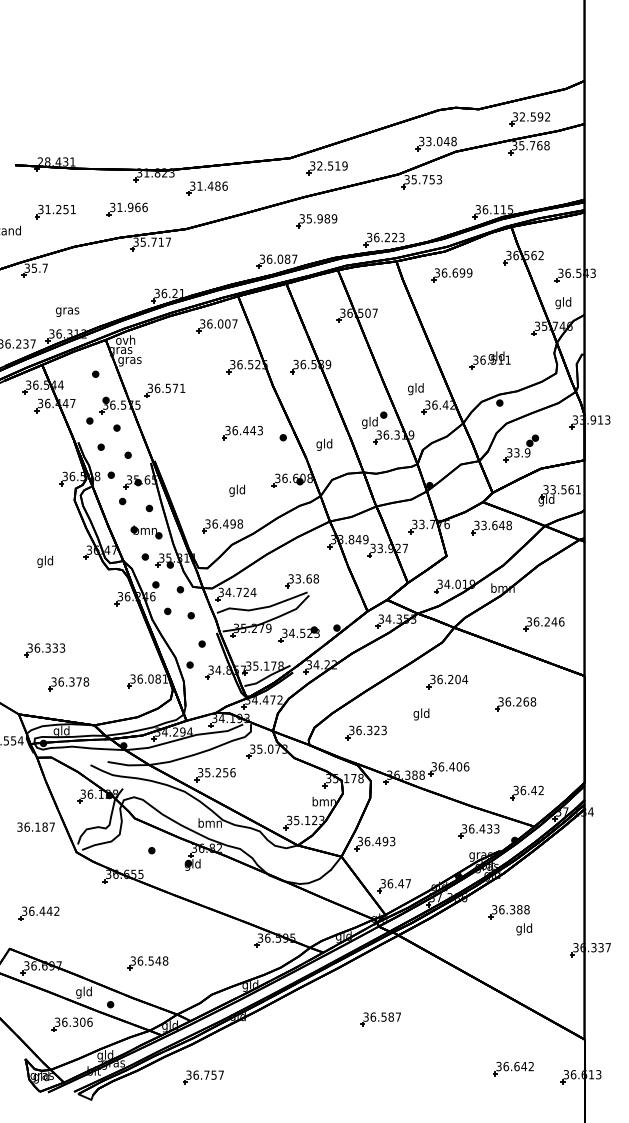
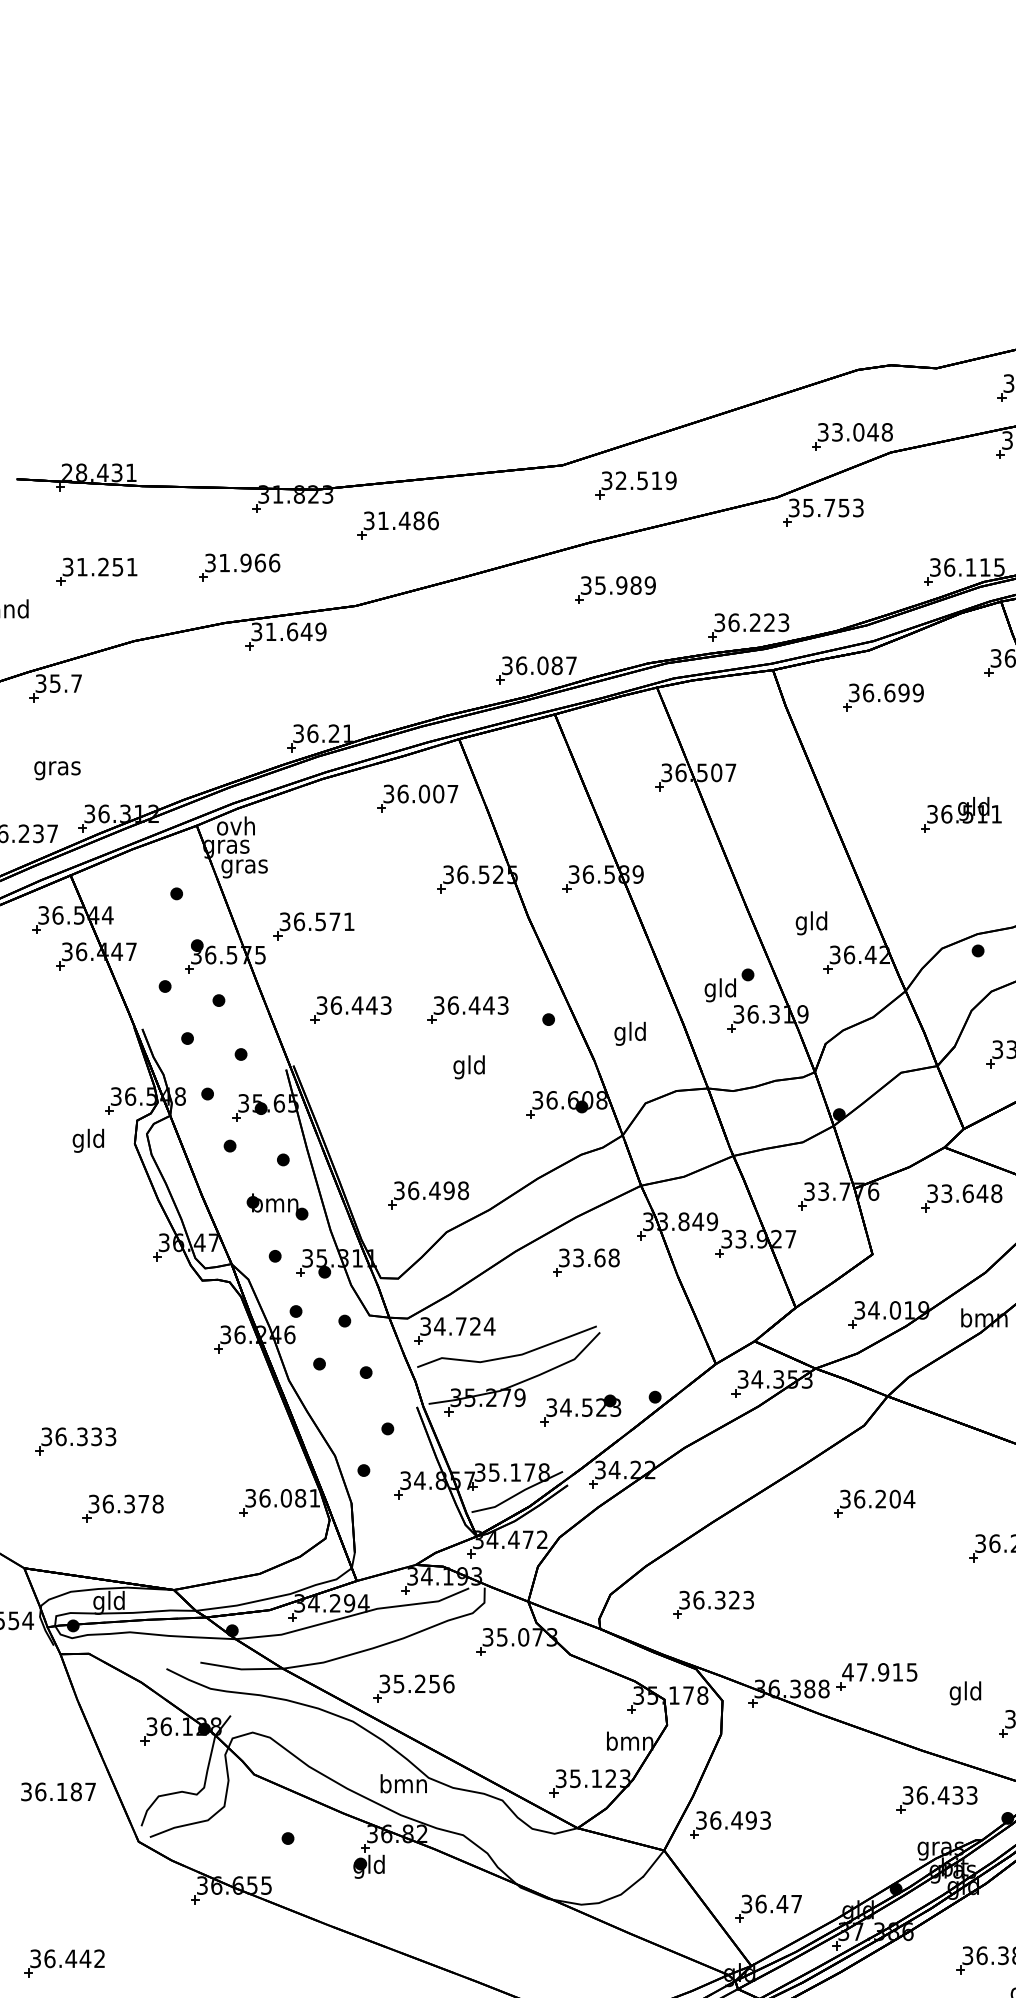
text: (155, 241) -> (295, 630), 35.717 -> 31.649
text: (67, 311) -> (57, 769), moved
part: (489, 360) -> (959, 814), moved
part: (183, 433) -> (350, 1011), added
text: (236, 490) -> (467, 1066), moved
text: (44, 561) -> (87, 1140), moved
part: (301, 581) -> (584, 1263), moved
text: (421, 714) -> (965, 1693), moved
text: (450, 766) -> (880, 1671), 36.406 -> 47.915

